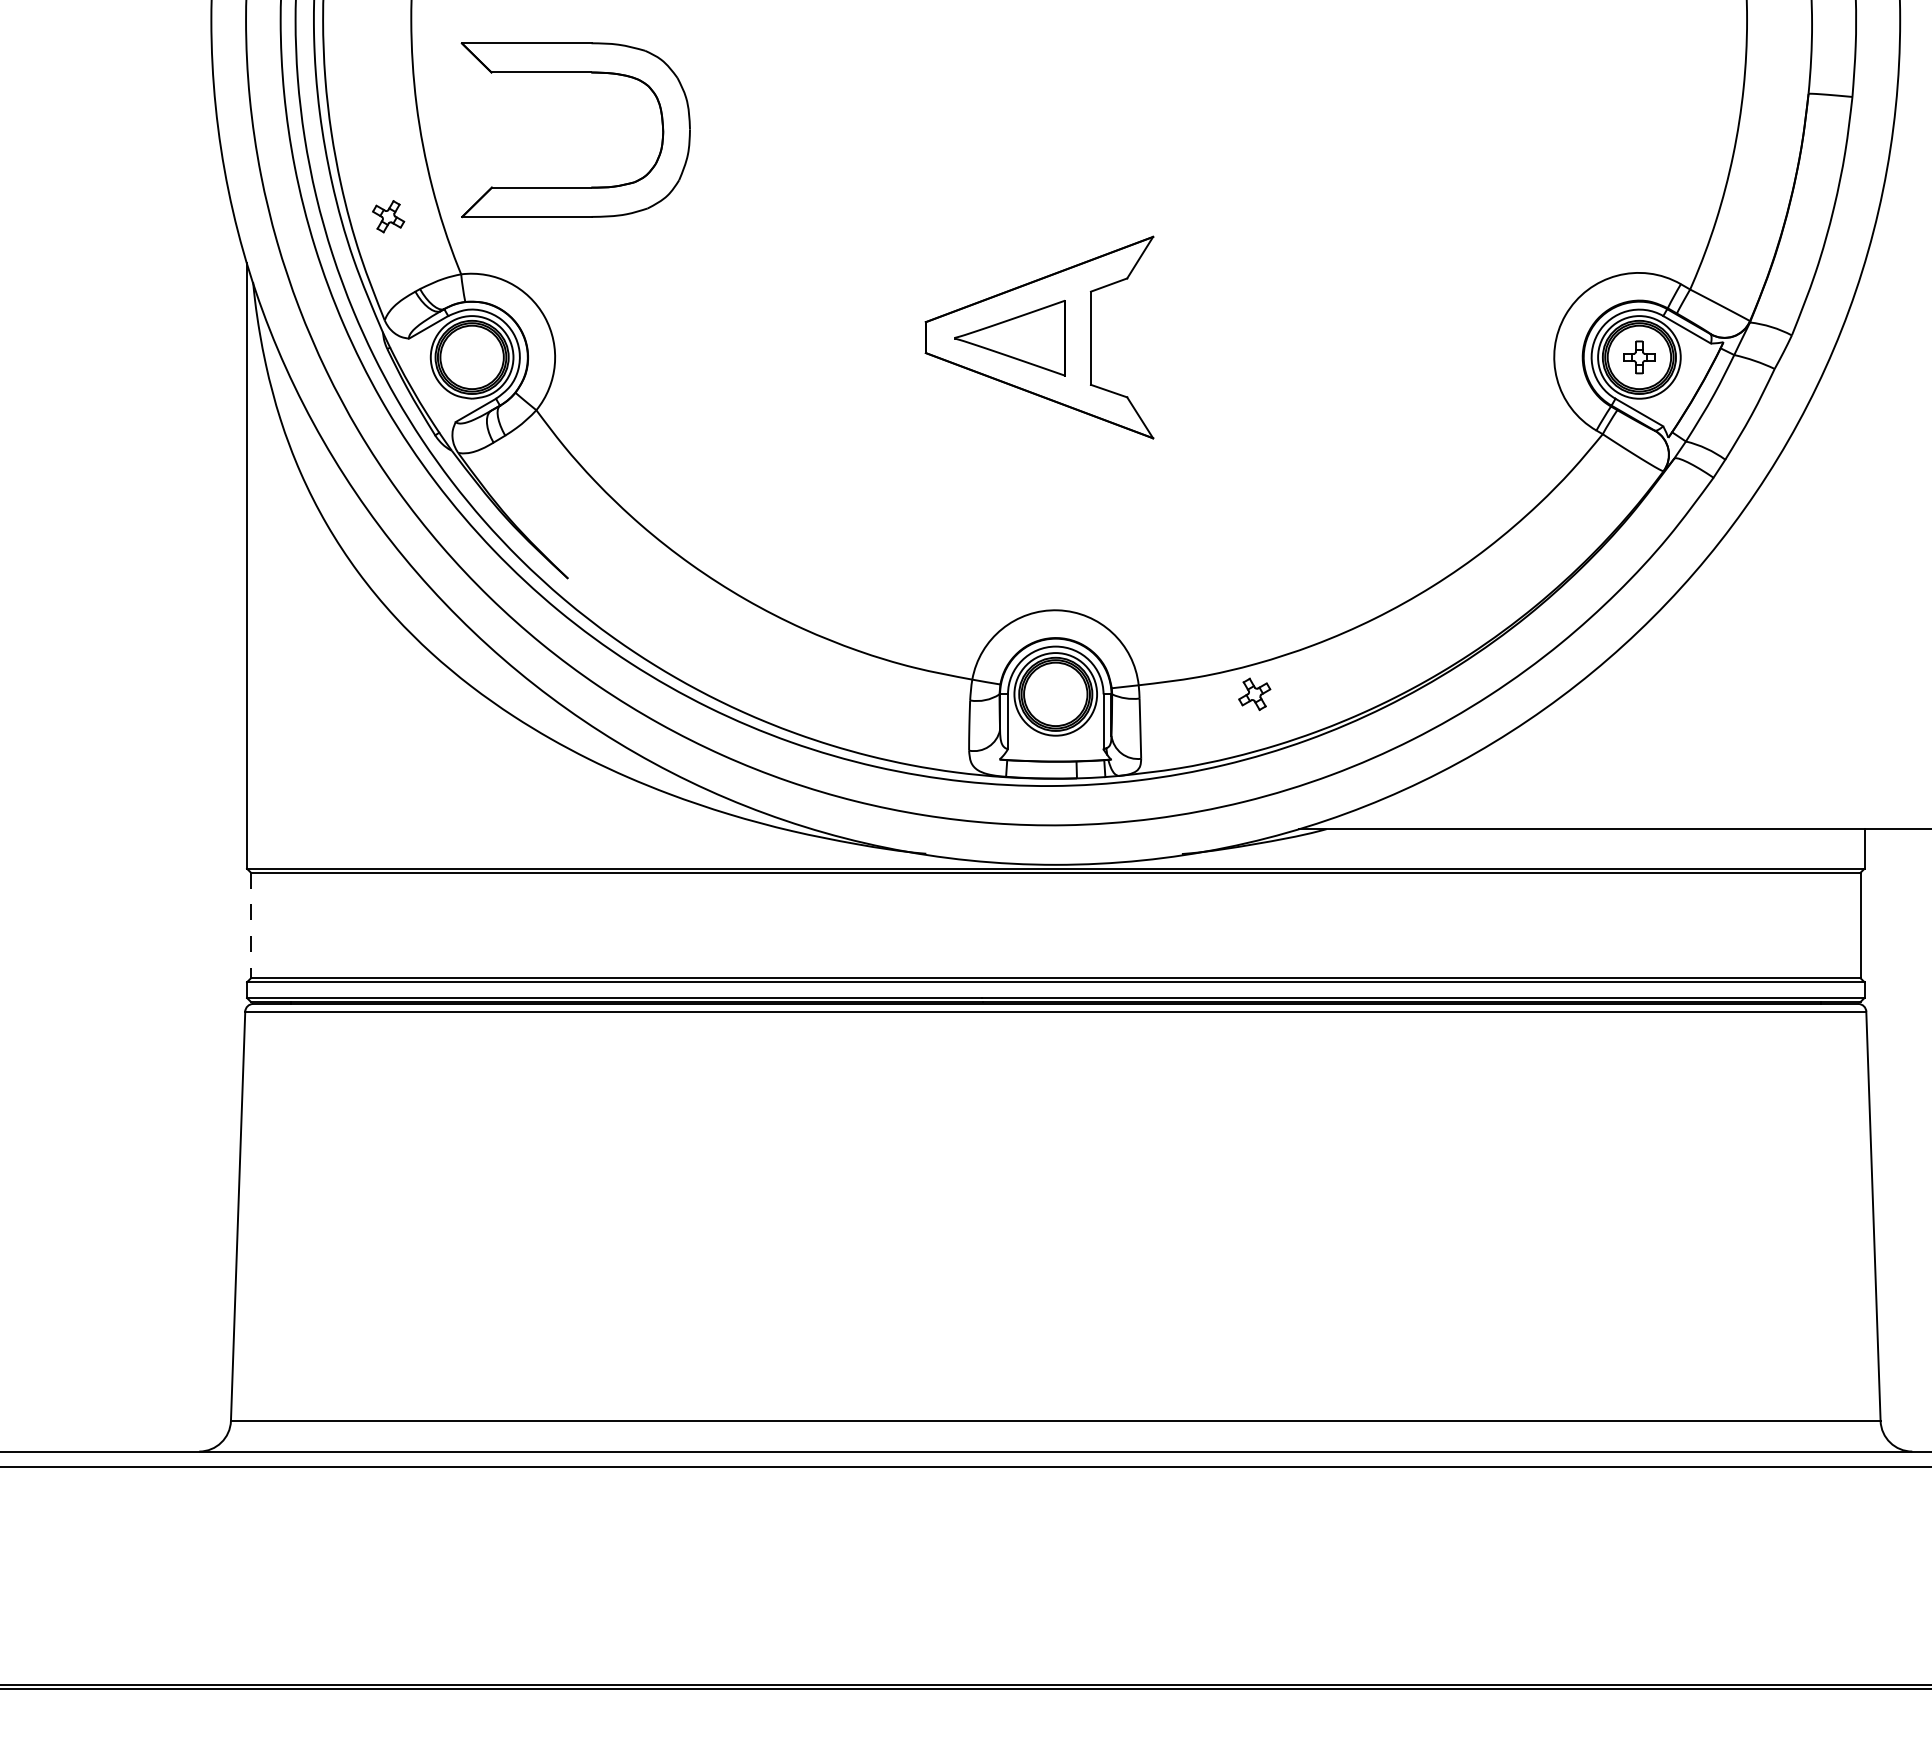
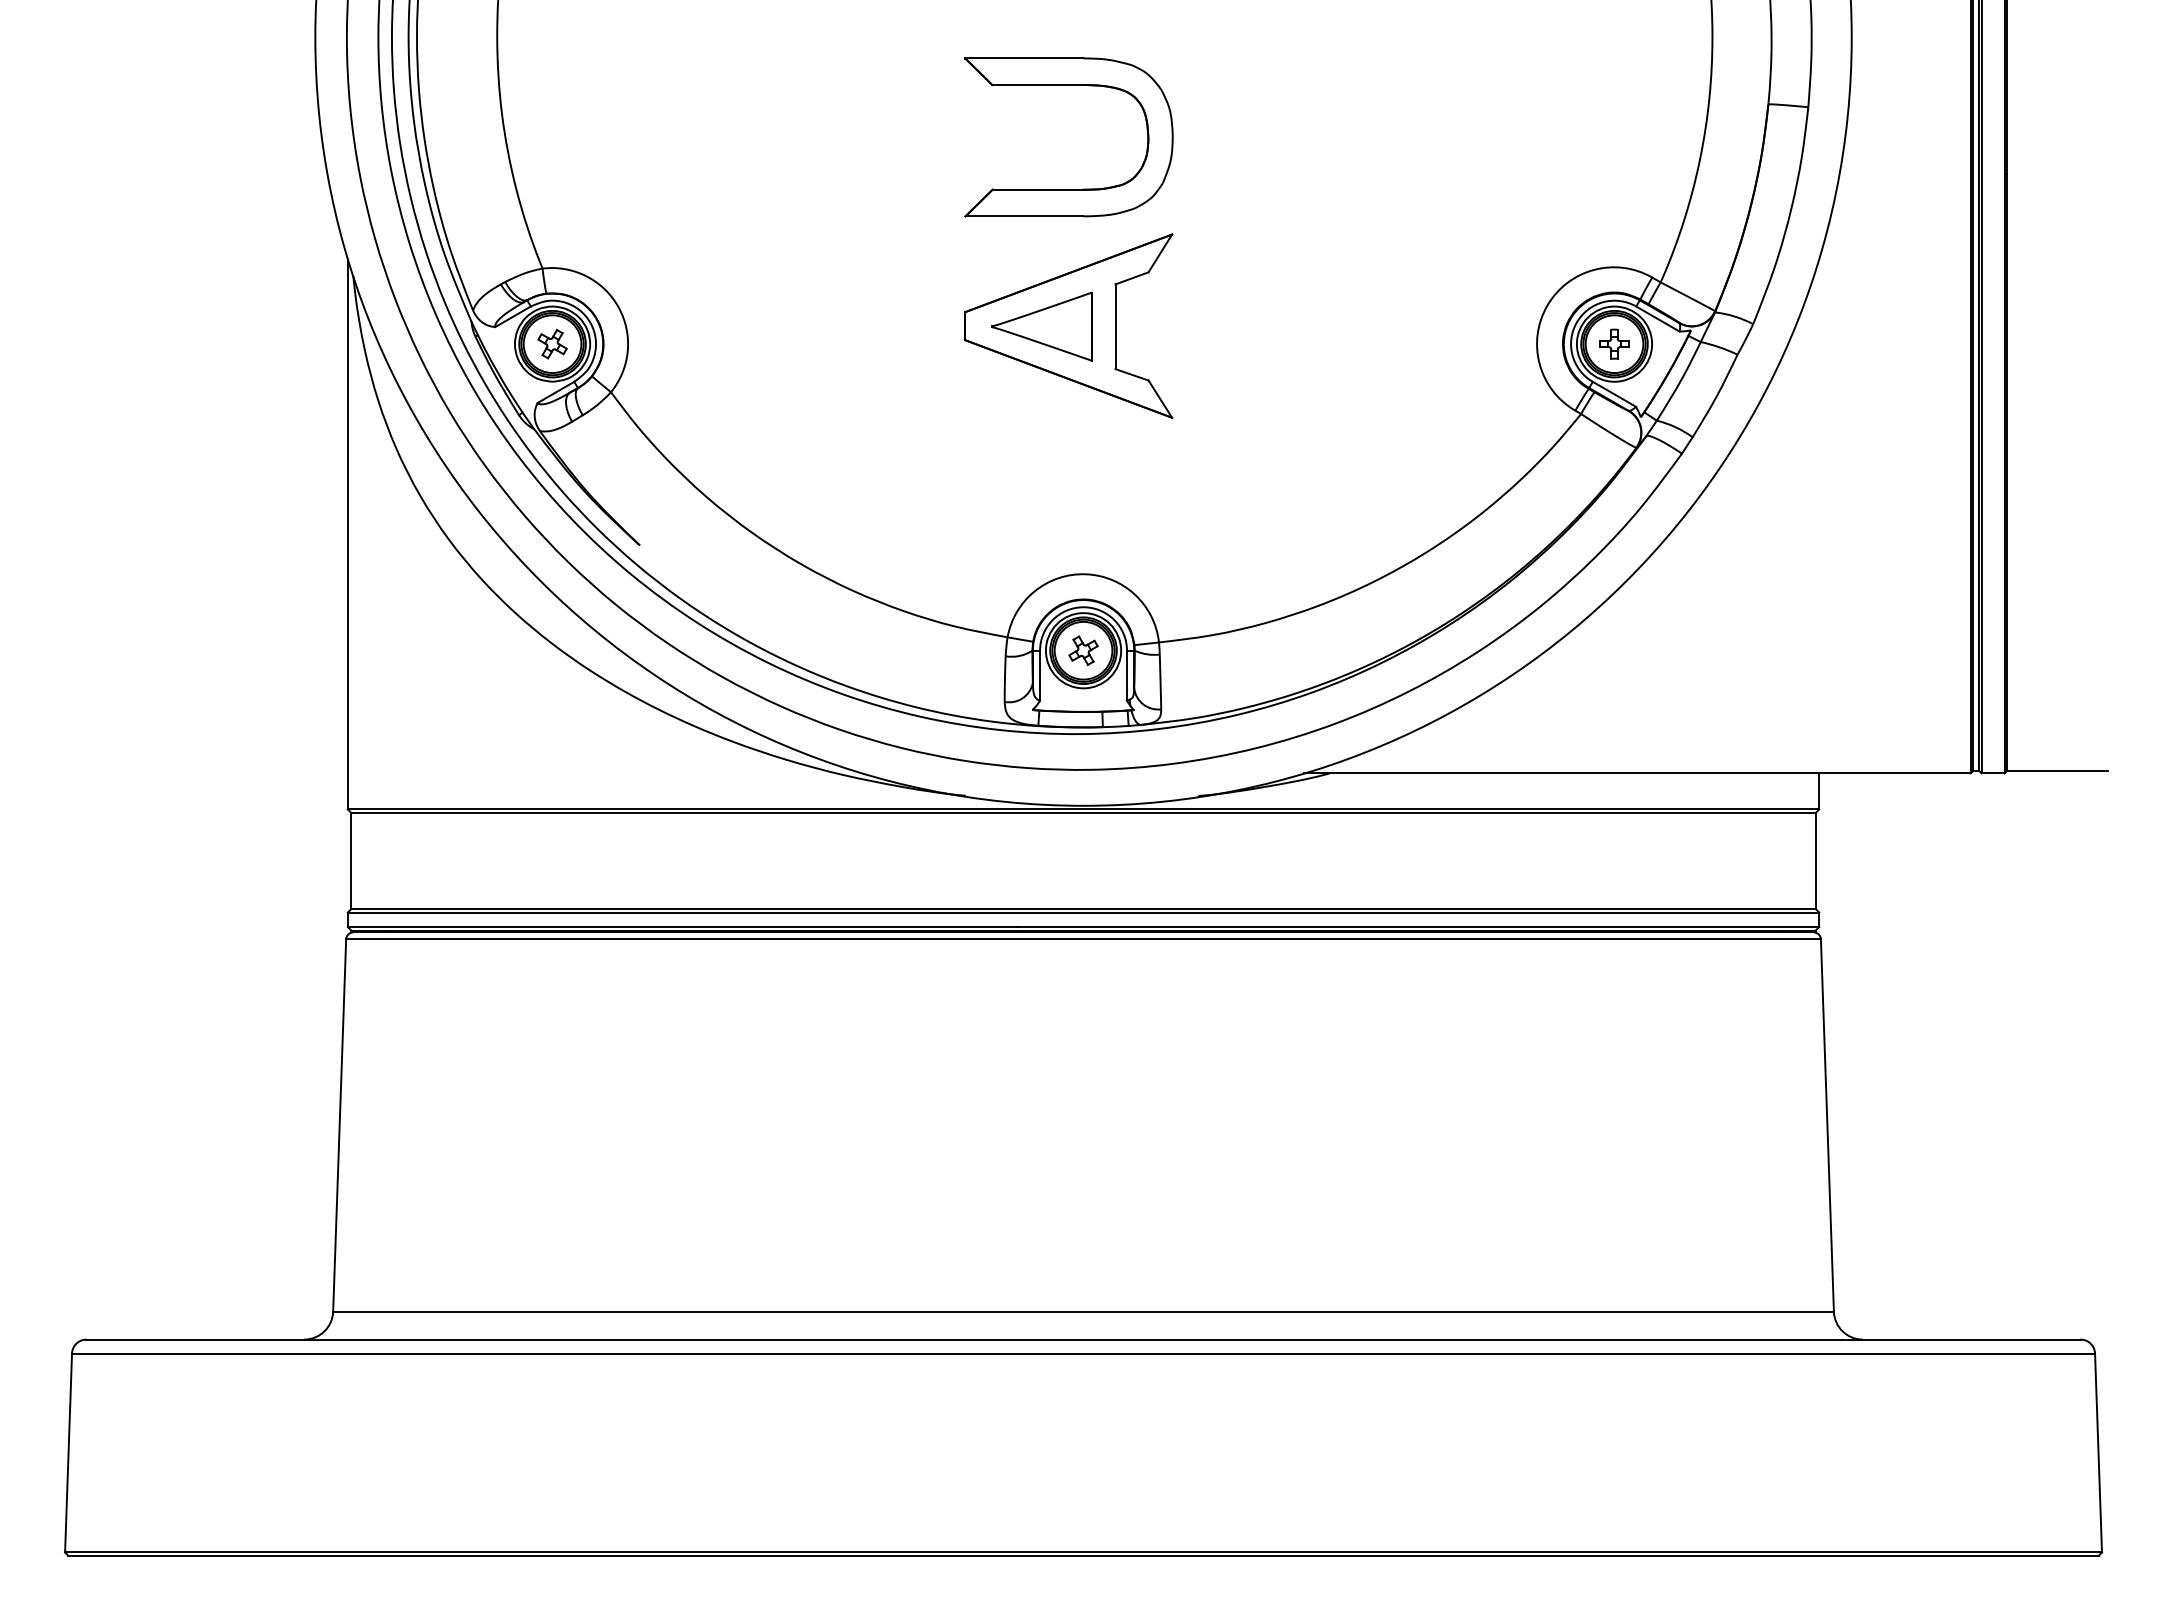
part: (575, 73) -> (1068, 85), moved
part: (388, 215) -> (552, 343), moved
part: (1254, 694) -> (1083, 650), moved
line: (251, 926) -> (351, 861), dashed -> solid

